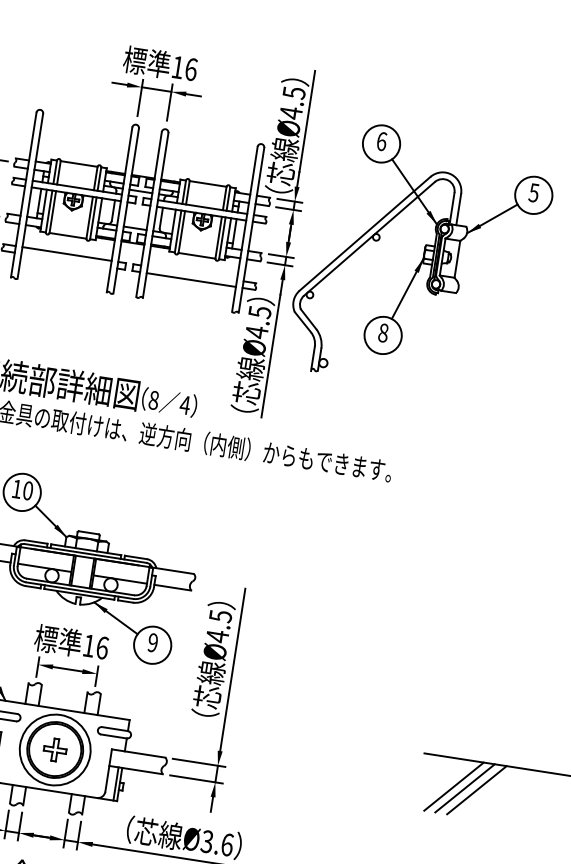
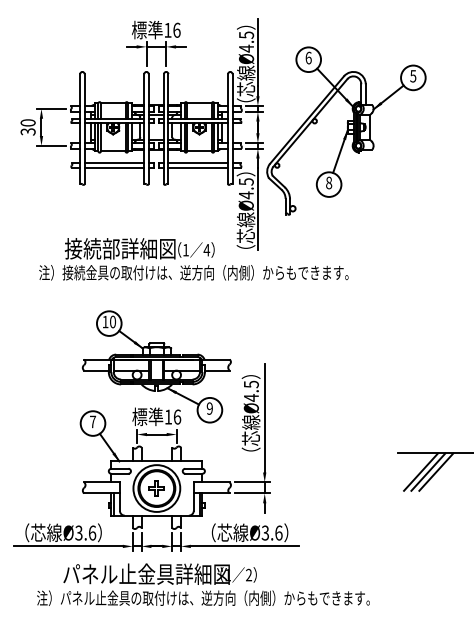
line: (66, 260) -> (114, 167), added
line: (192, 273) -> (198, 163), added
text: (153, 400) -> (185, 250), 8 -> 1

